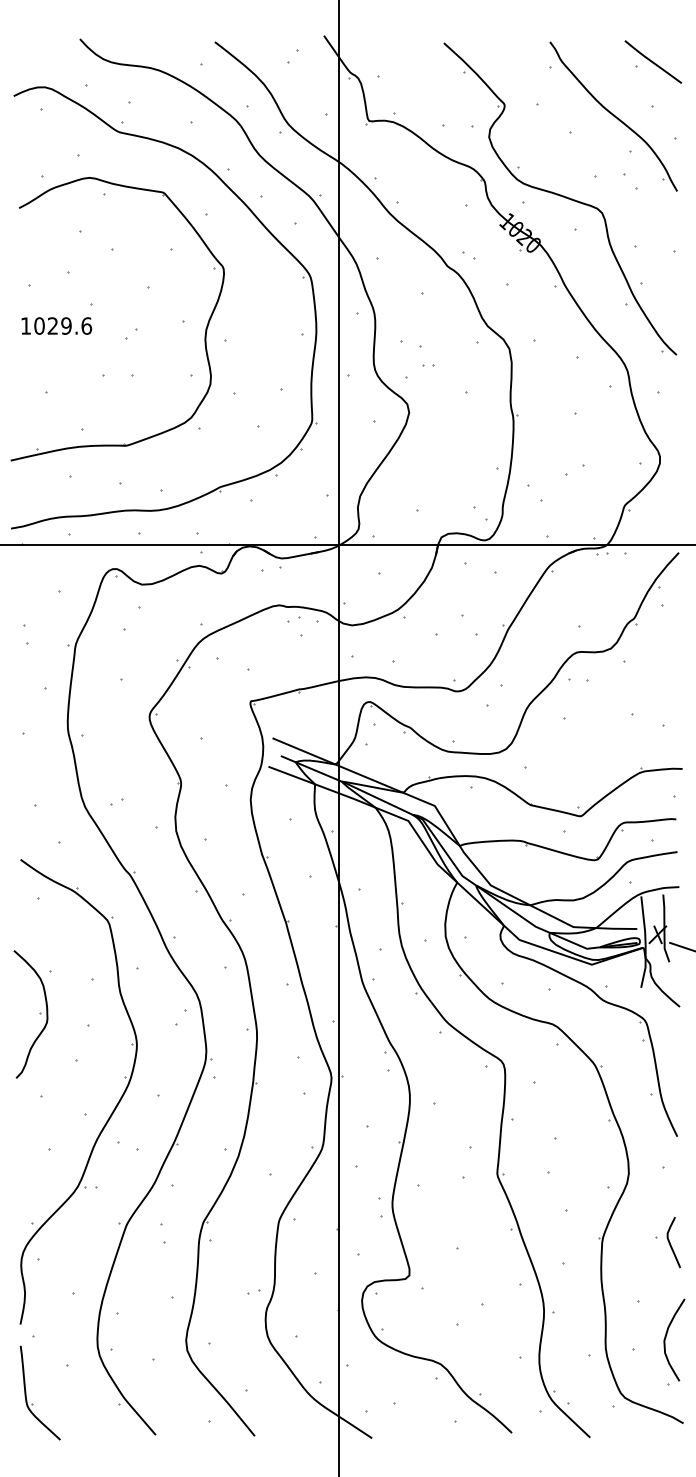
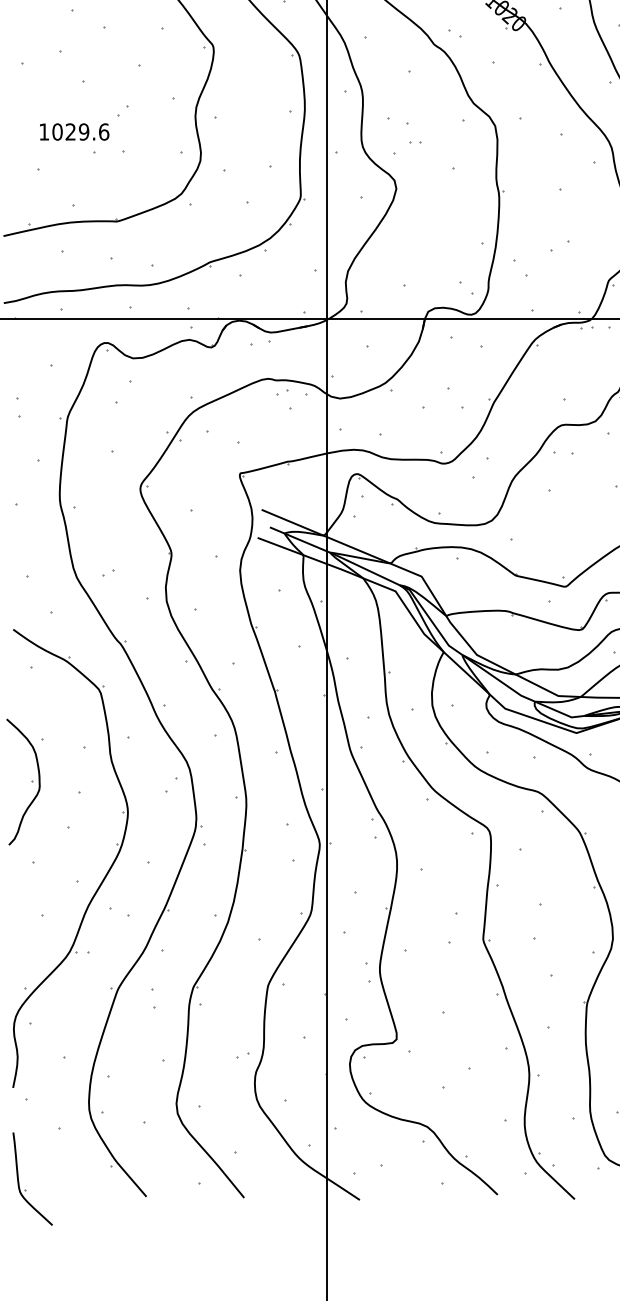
part: (56, 325) -> (74, 131), moved
part: (26, 1392) -> (19, 1178), moved

